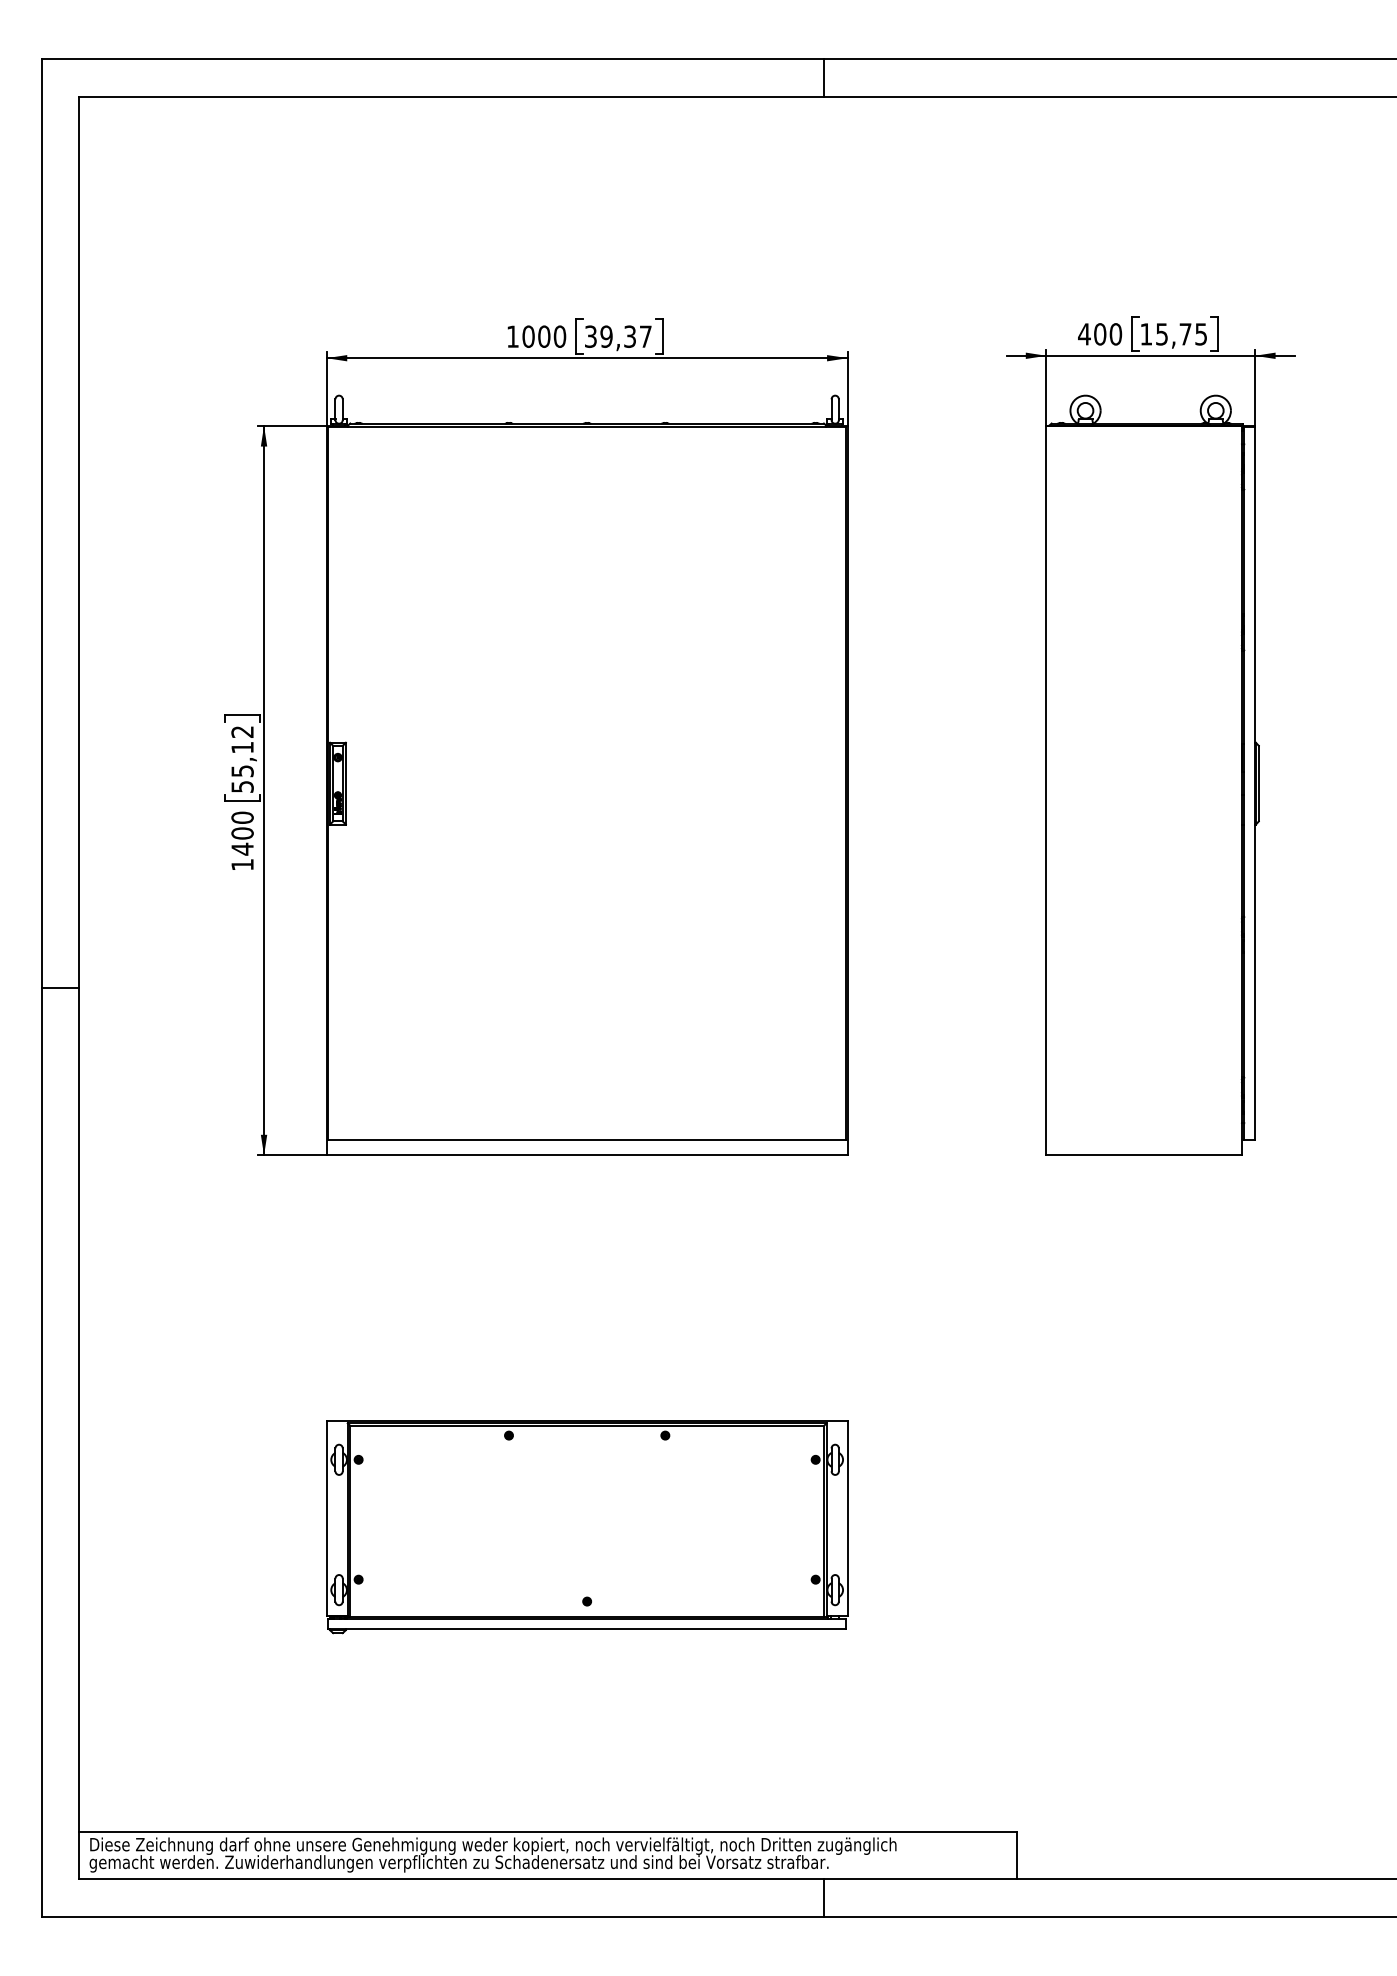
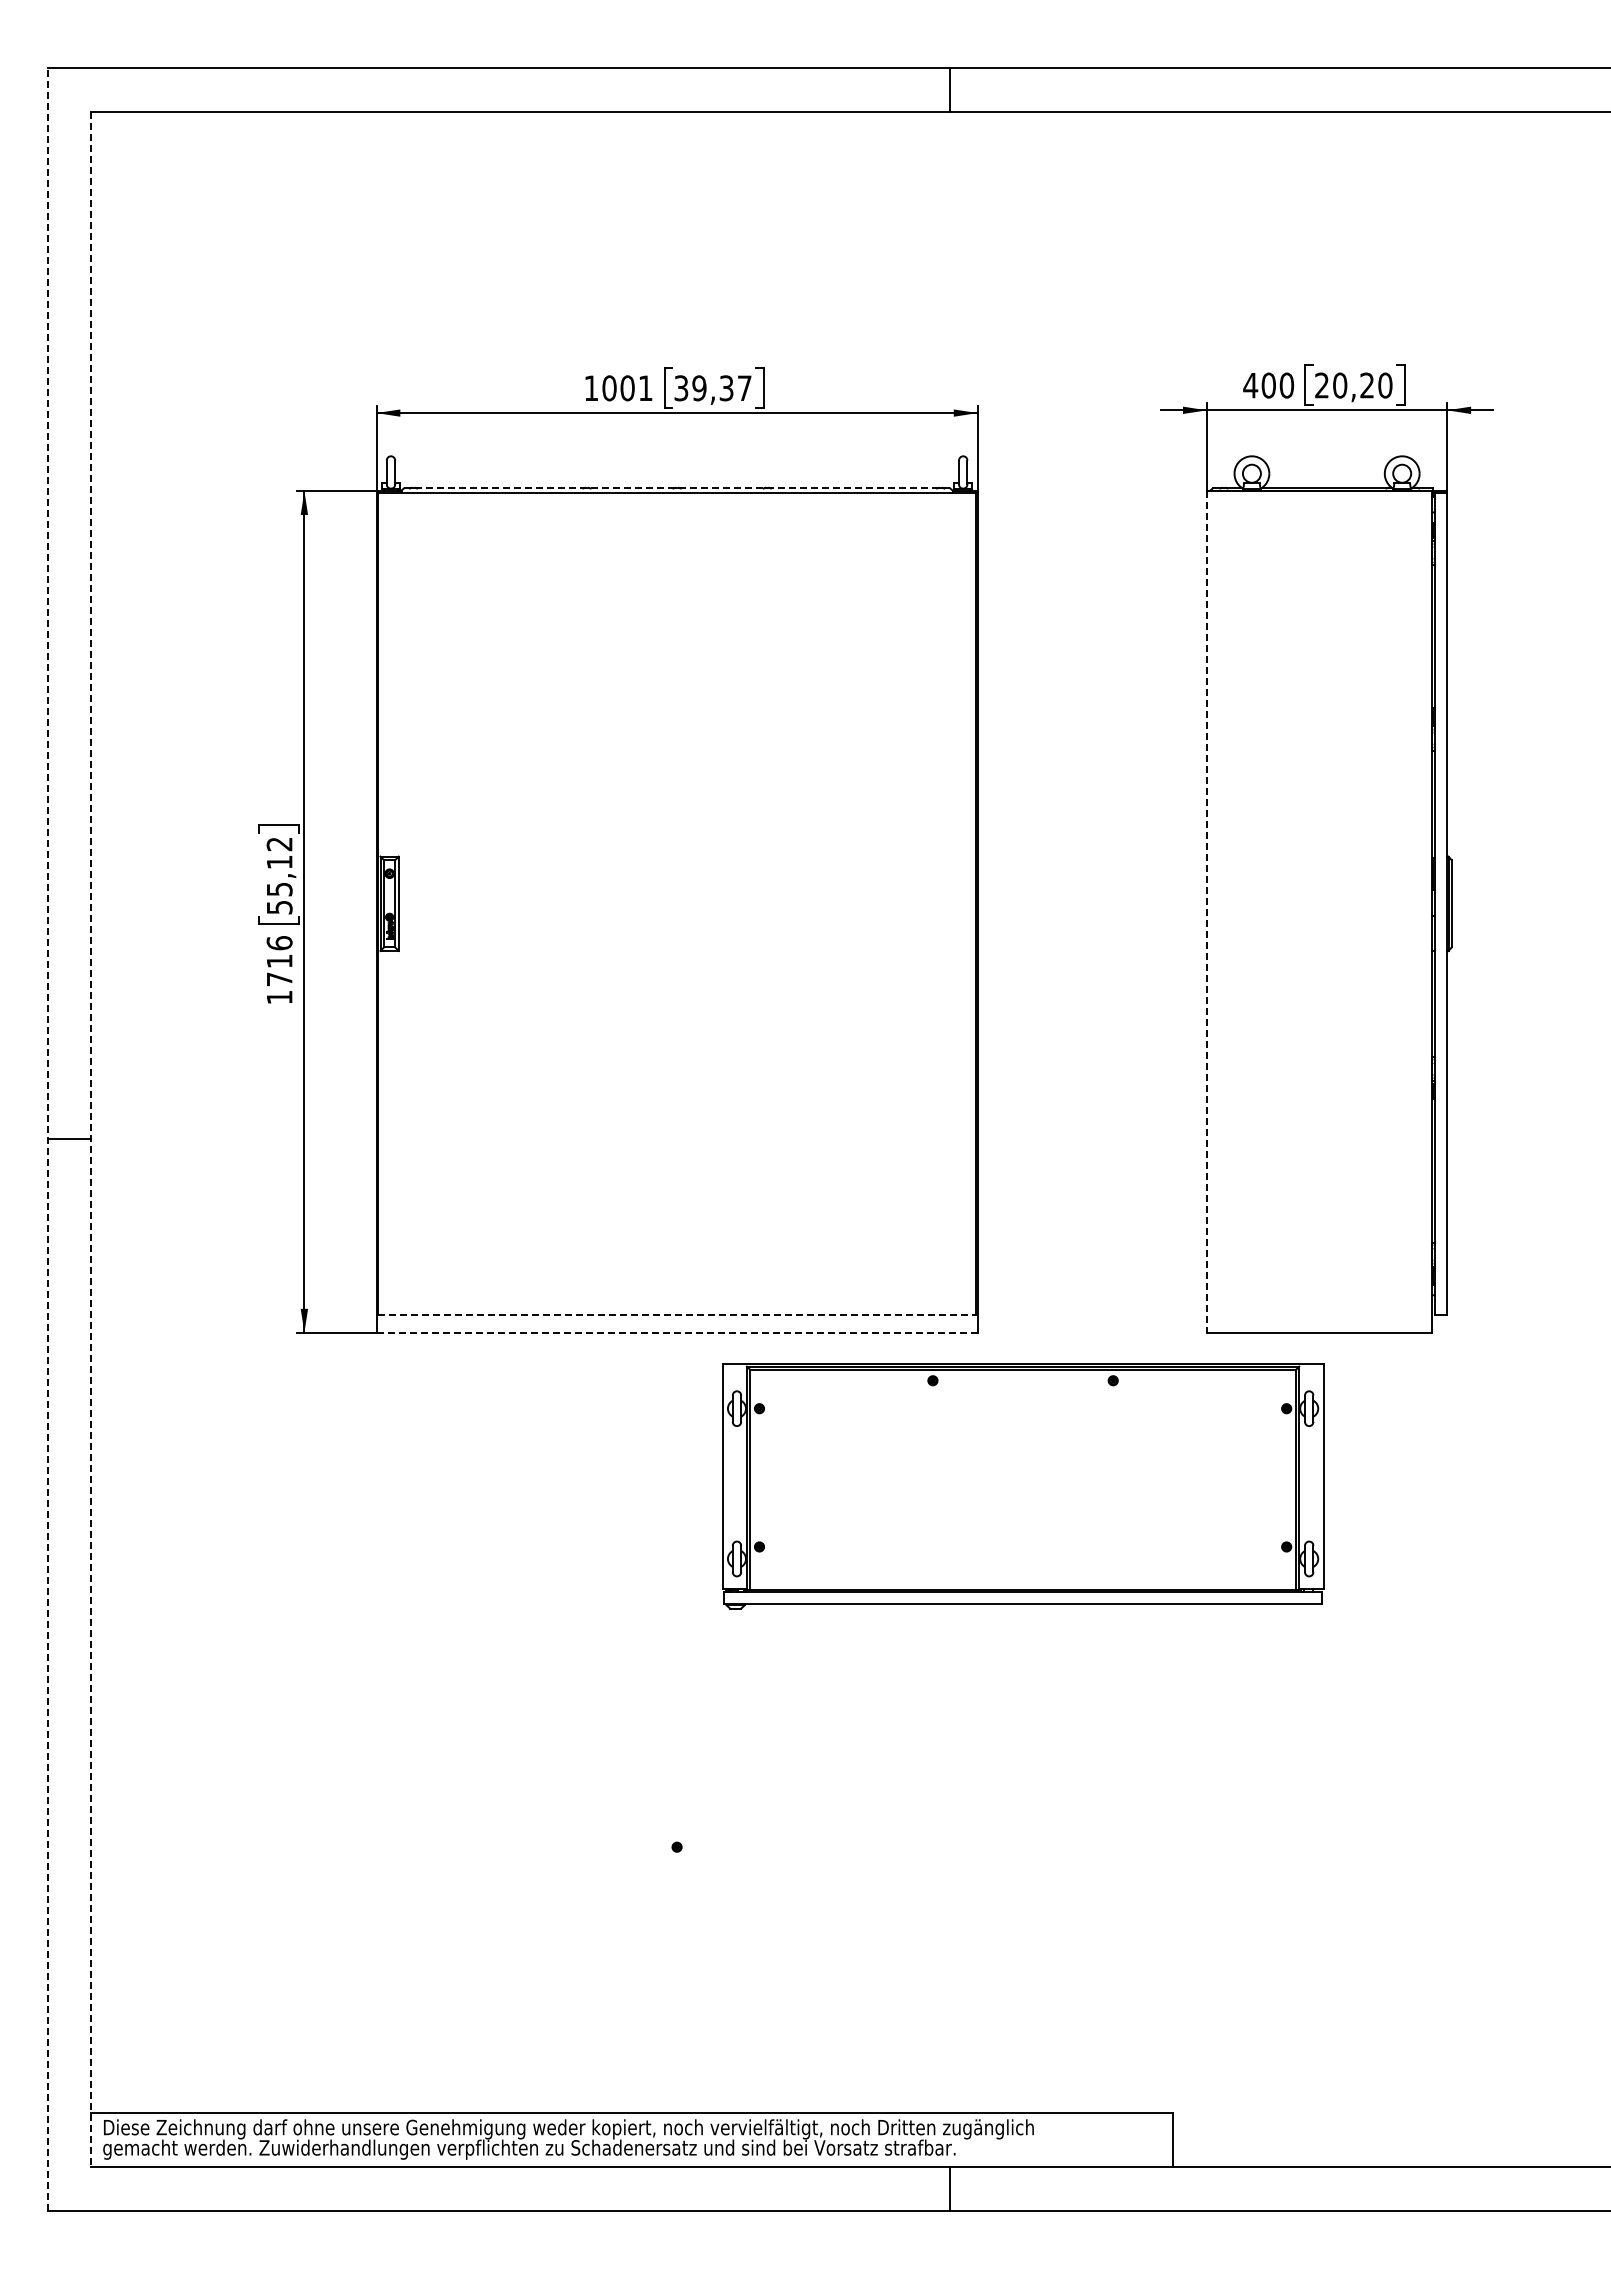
text: (1173, 334) -> (1353, 385), 15,75 -> 20,20
text: (559, 336) -> (645, 388), 1000 -> 1001
line: (587, 423) -> (677, 488), solid -> dashed
line: (1046, 790) -> (1206, 911), solid -> dashed
text: (242, 833) -> (279, 961), 1400 -> 1716
line: (42, 988) -> (48, 1139), solid -> dashed
line: (79, 988) -> (91, 1139), solid -> dashed
line: (587, 1139) -> (677, 1314), solid -> dashed
line: (587, 1155) -> (677, 1332), solid -> dashed
part: (587, 1527) -> (1023, 1486), moved

